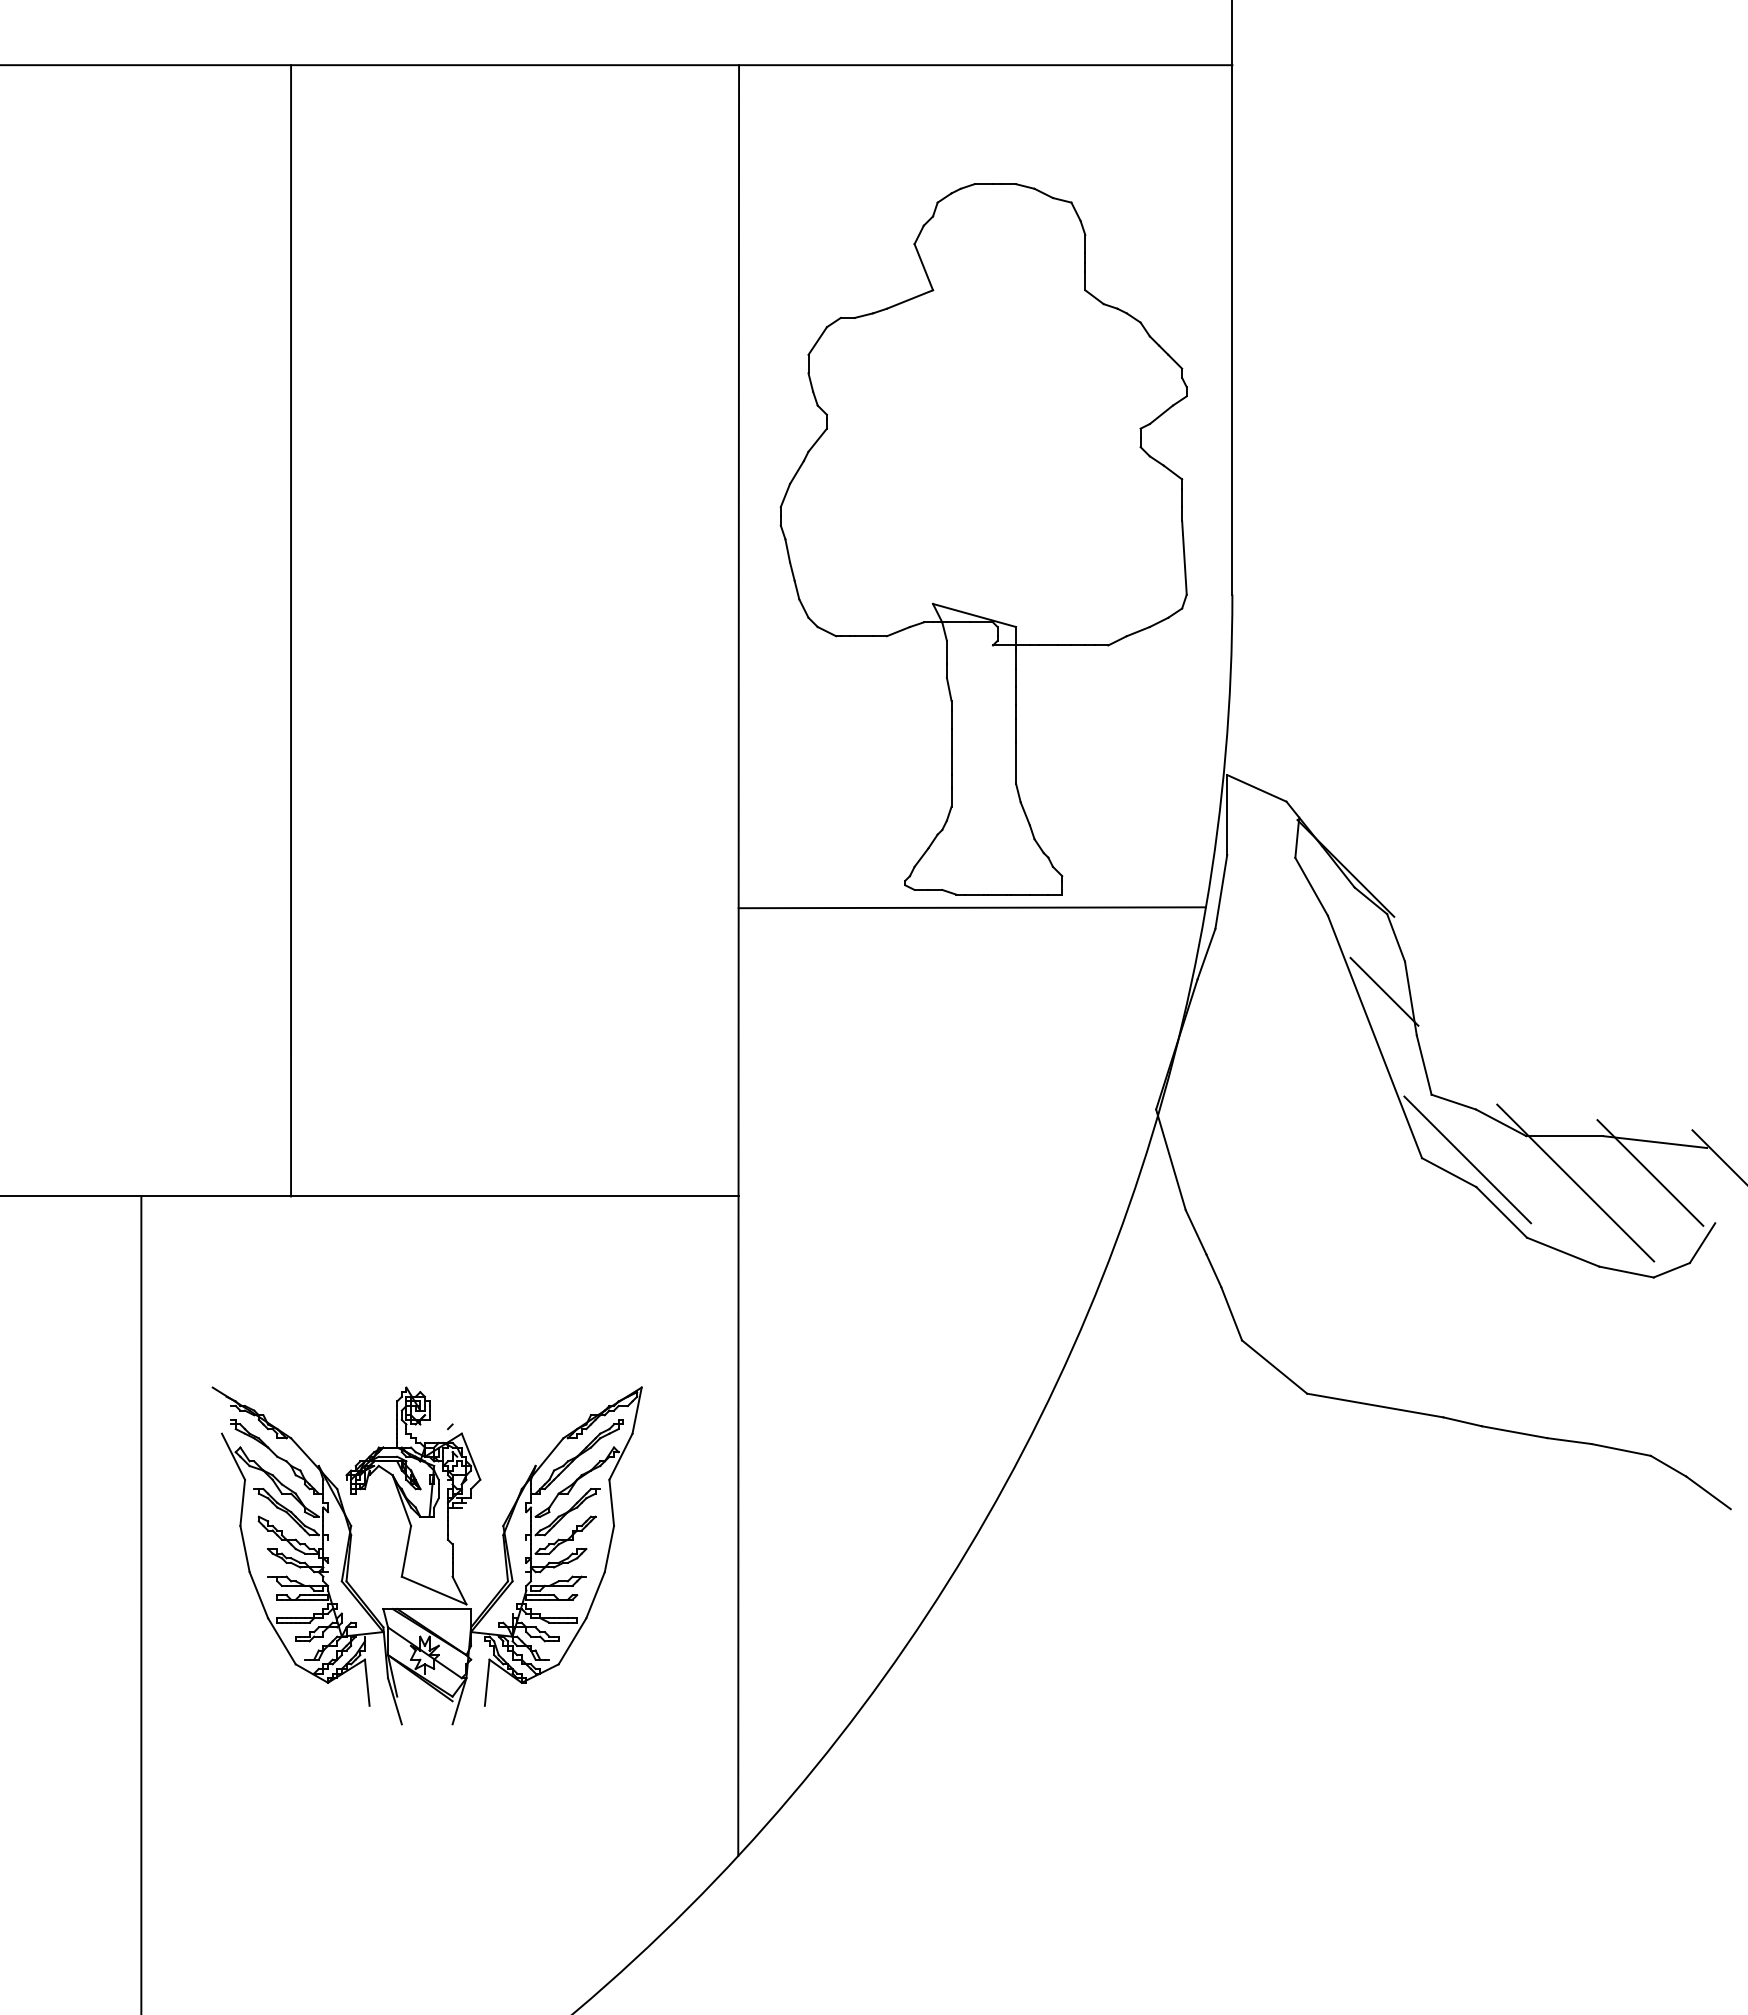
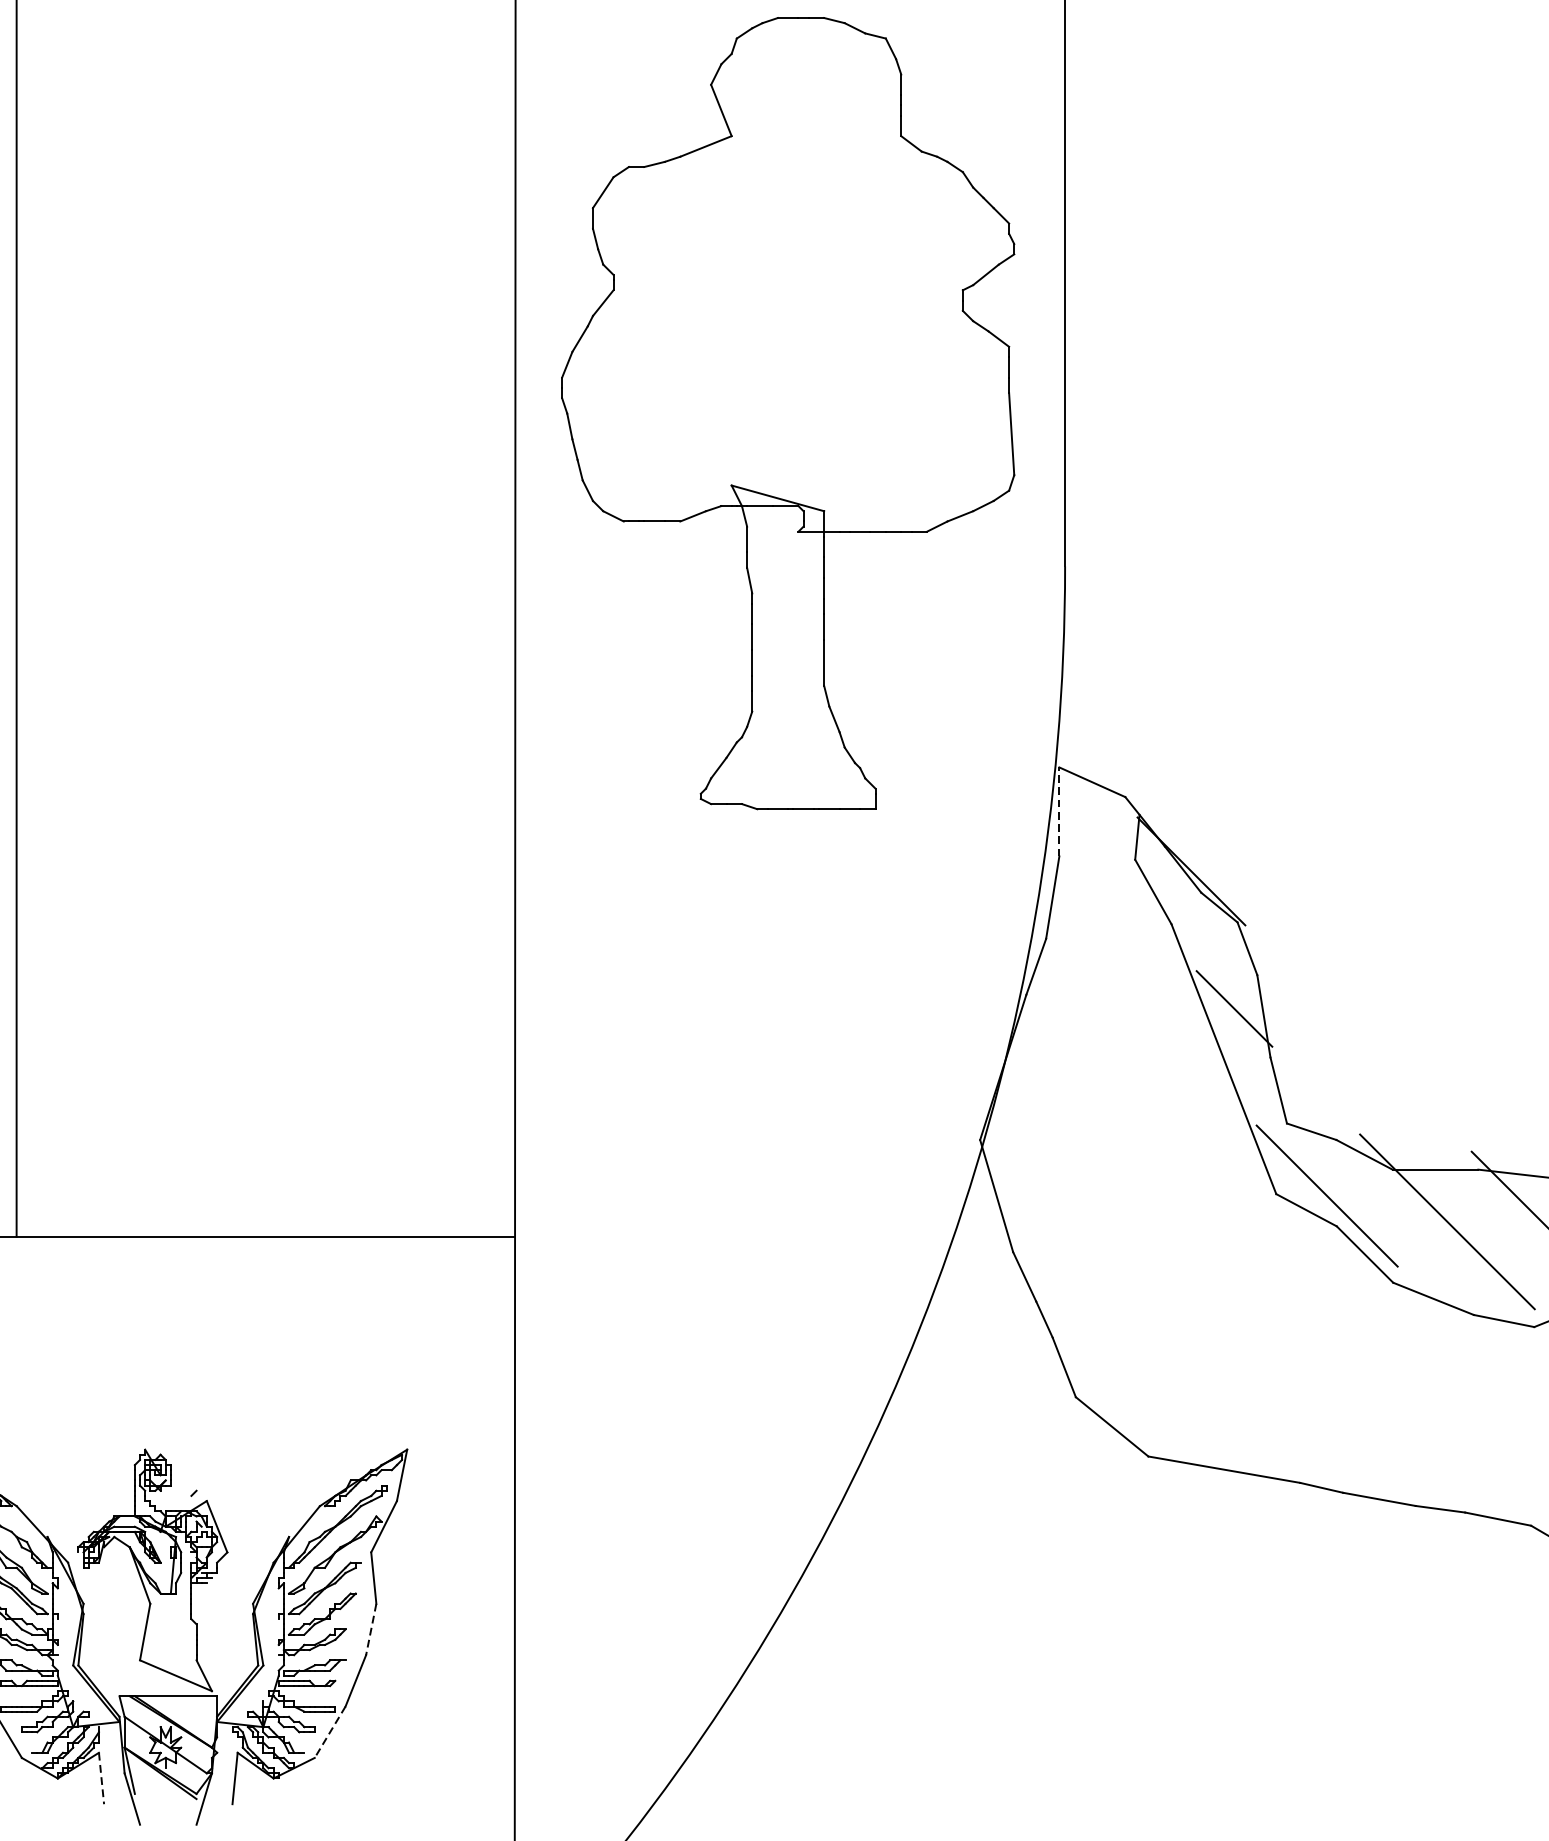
part: (983, 539) -> (787, 413), moved
line: (1227, 815) -> (1059, 812), solid -> dashed
line: (971, 907) -> (774, 914), removed
line: (609, 1549) -> (371, 1630), solid -> dashed
line: (572, 1641) -> (330, 1732), solid -> dashed
line: (367, 1683) -> (101, 1779), solid -> dashed

